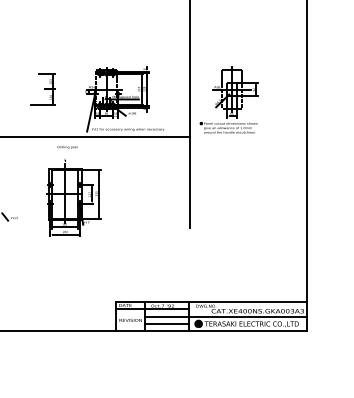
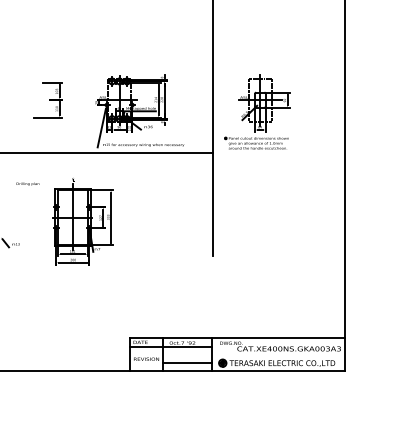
text: (67, 146) -> (27, 183), moved
line: (226, 316) -> (253, 354), removed

